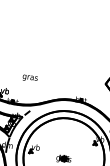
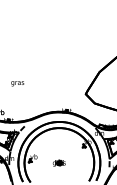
text: (29, 78) -> (17, 83), moved

